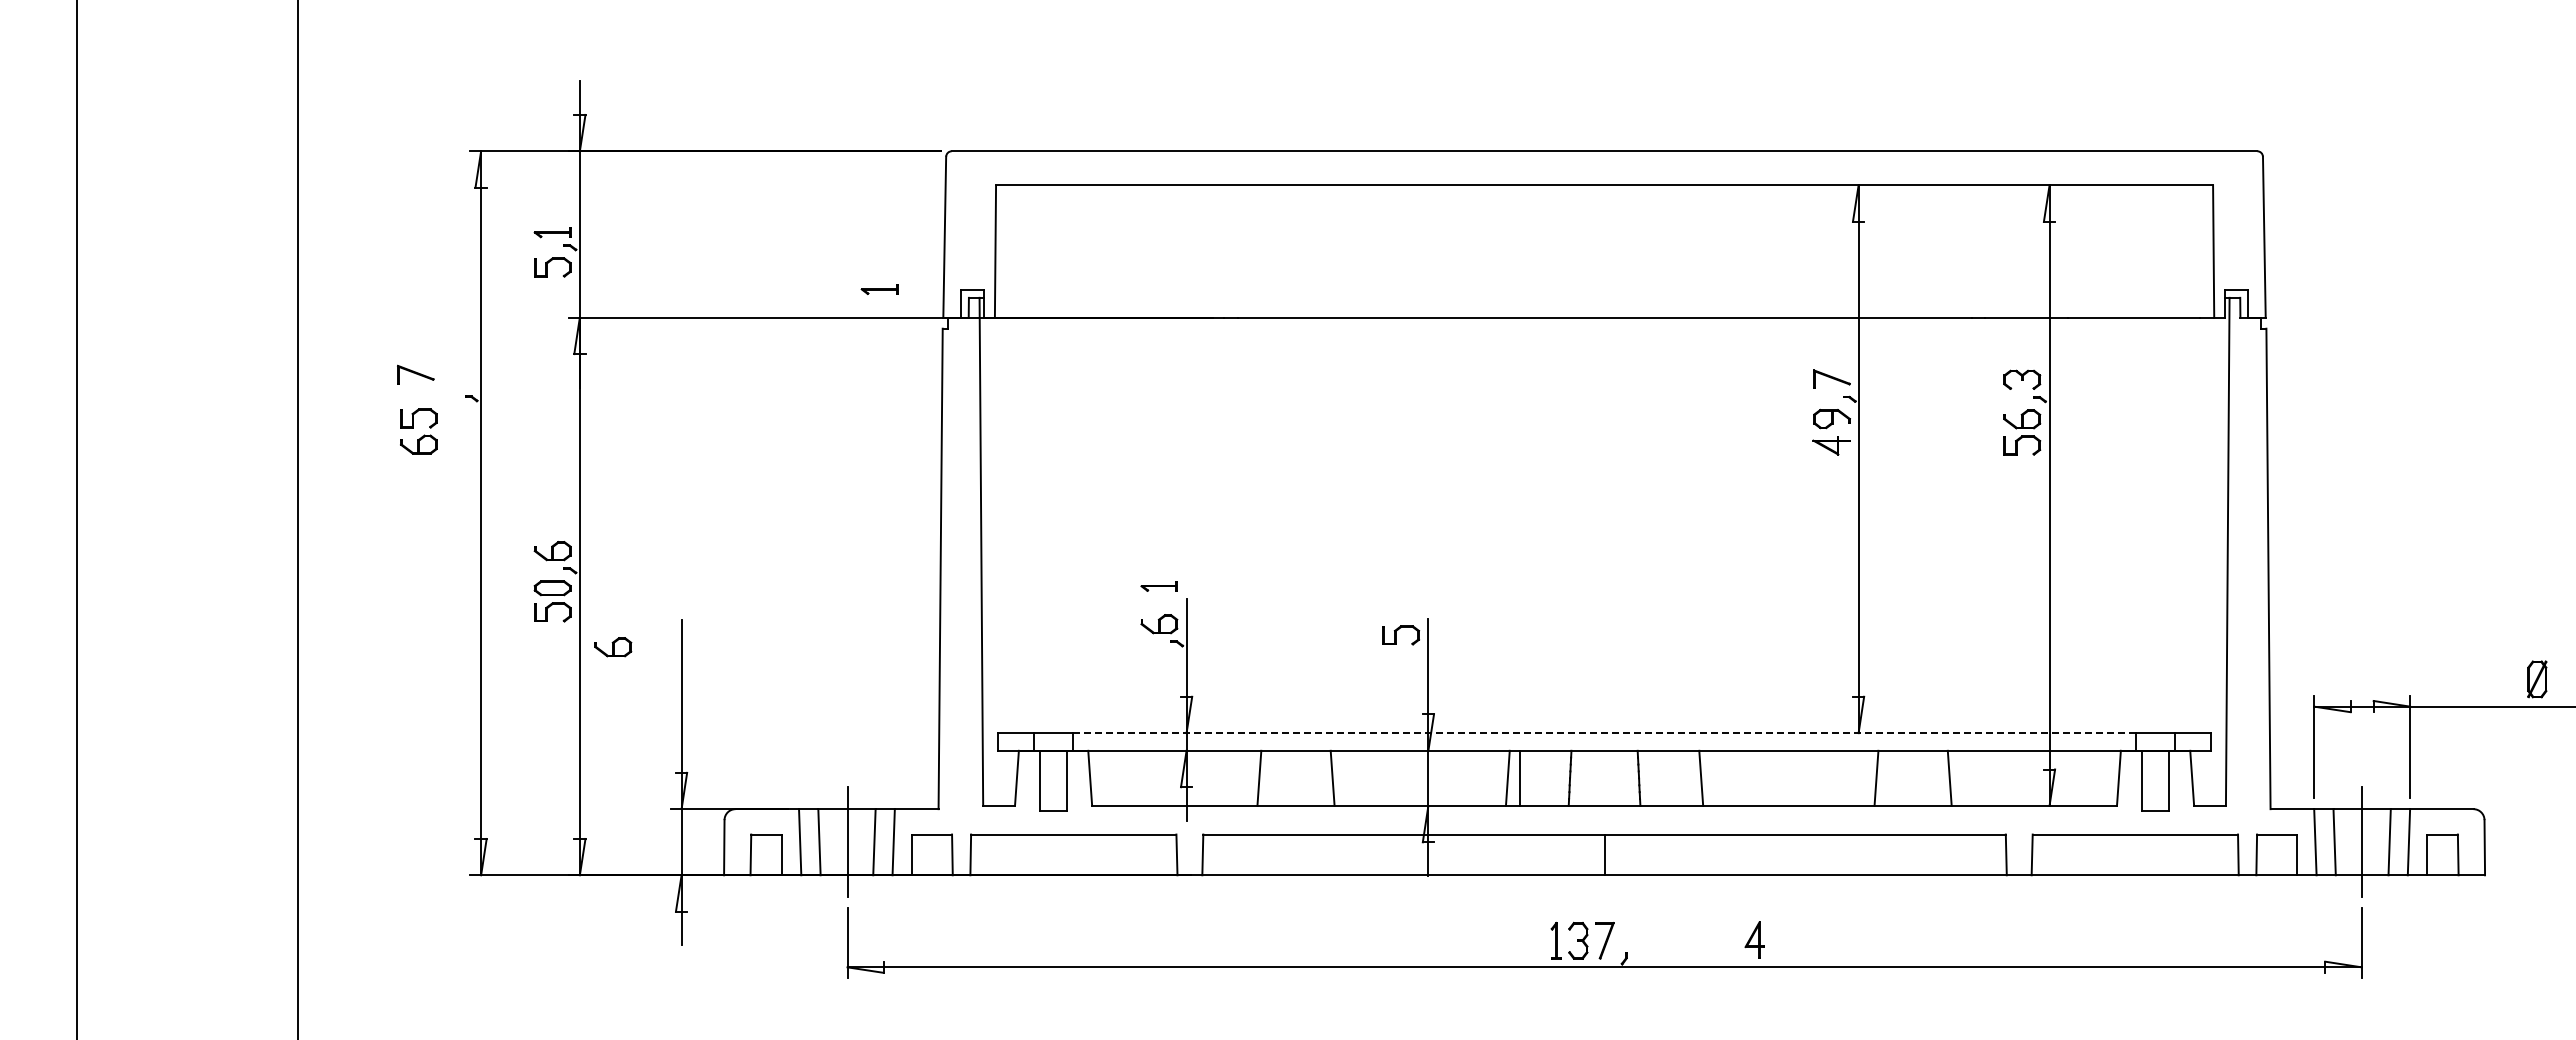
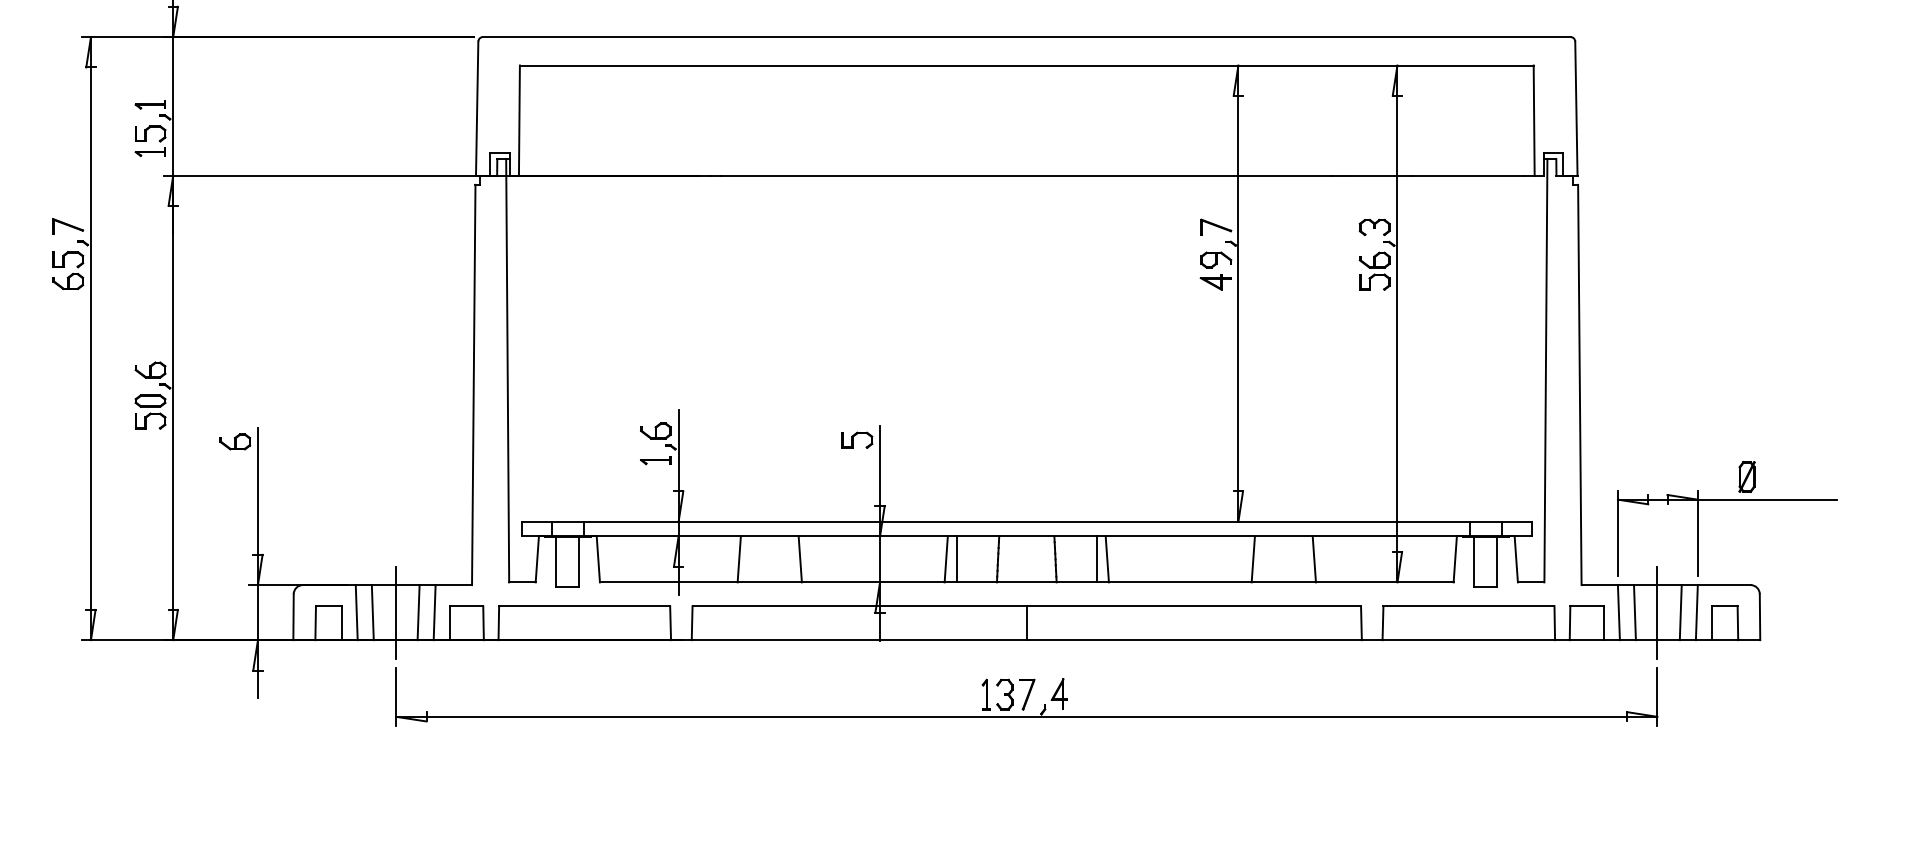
part: (879, 289) -> (150, 152), moved
part: (415, 374) -> (67, 226), moved
part: (418, 431) -> (67, 270), moved
part: (1158, 586) -> (655, 460), moved
part: (613, 647) -> (235, 442), moved
part: (2537, 679) -> (1747, 477), moved
line: (1604, 733) -> (1026, 522), dashed -> solid
line: (1688, 777) -> (1096, 558), added
part: (1754, 939) -> (1059, 693), moved

